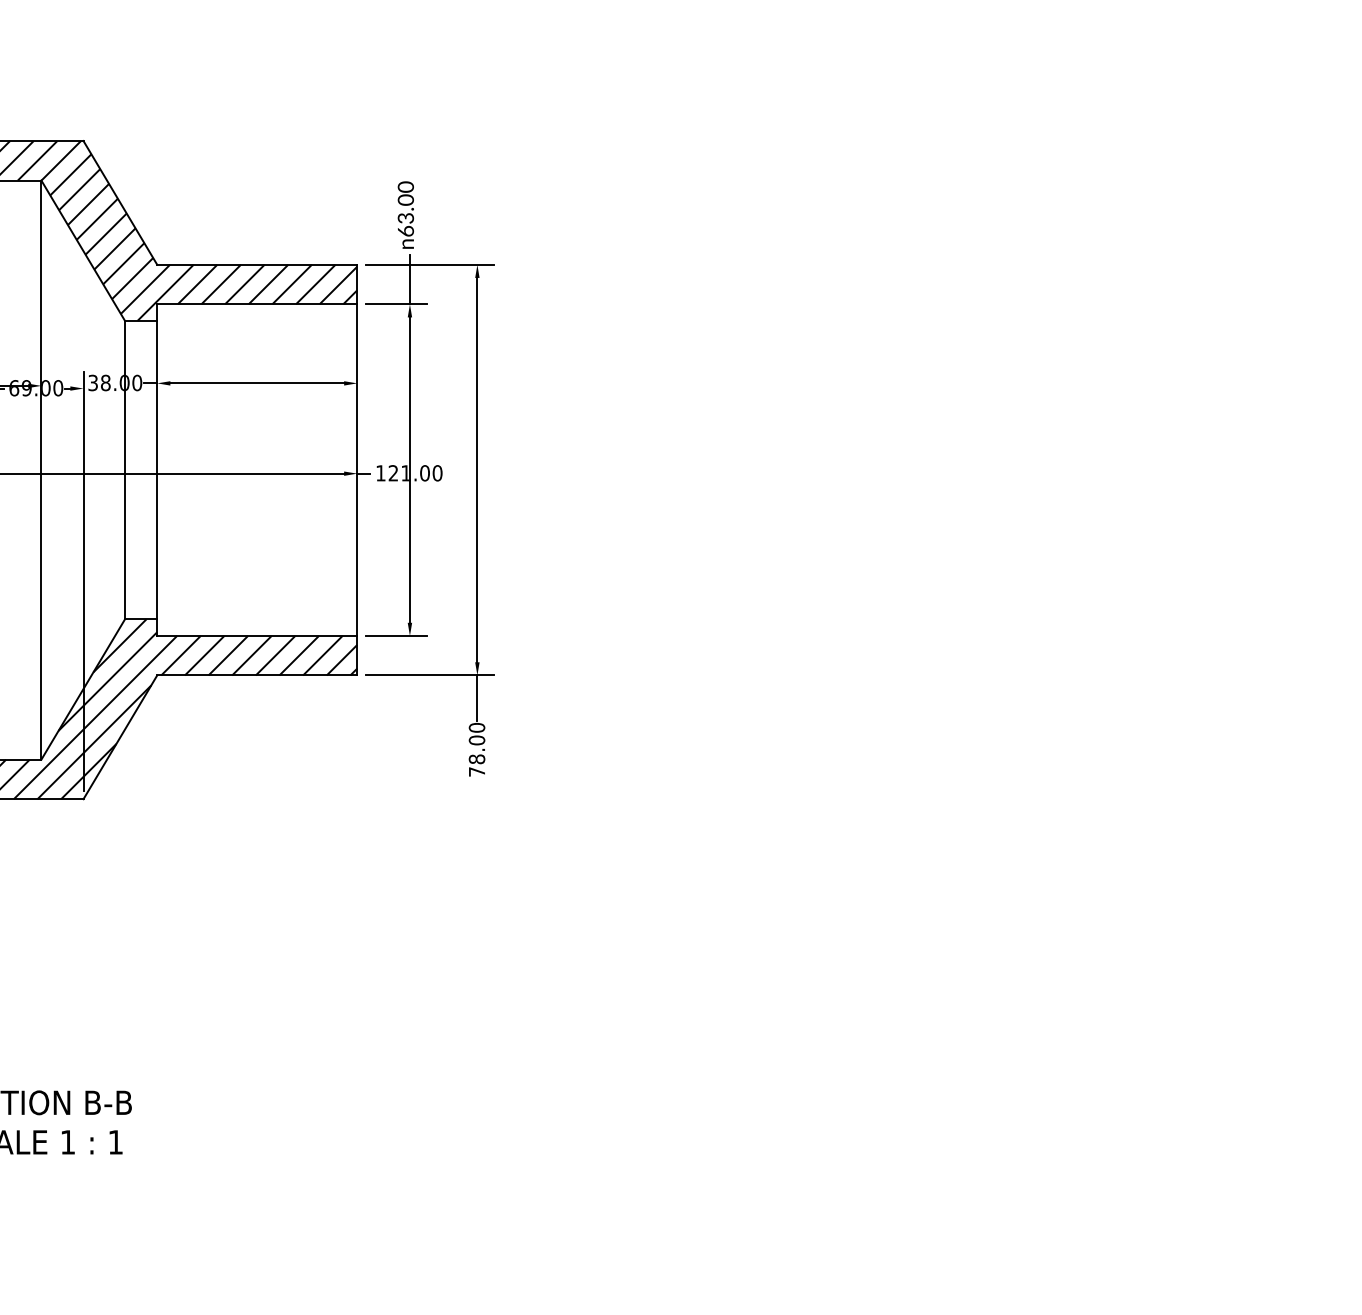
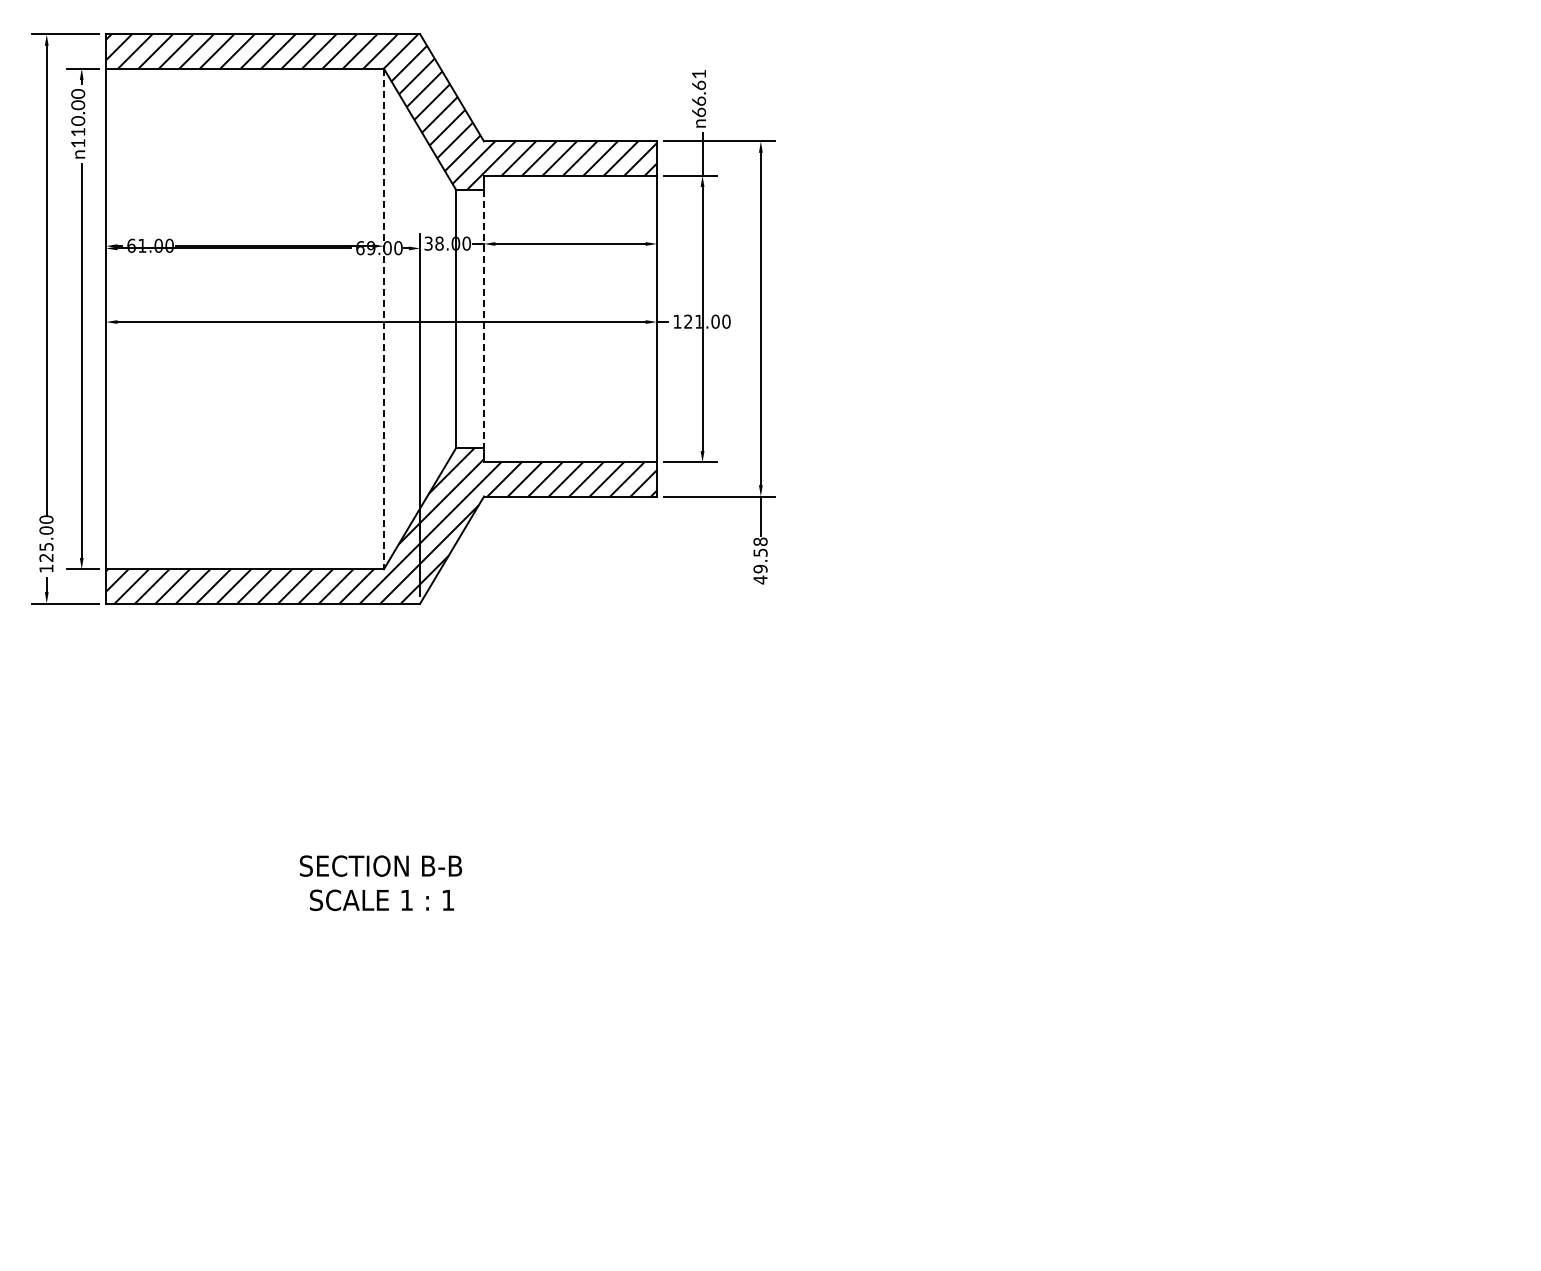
text: (406, 202) -> (699, 87), 63.00 -> 66.61
line: (41, 470) -> (383, 319), solid -> dashed
line: (157, 470) -> (484, 319), solid -> dashed
text: (476, 749) -> (760, 560), 78.00 -> 49.58

